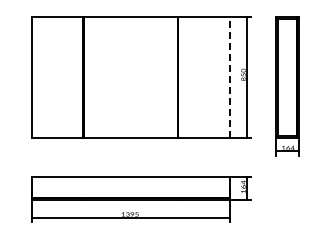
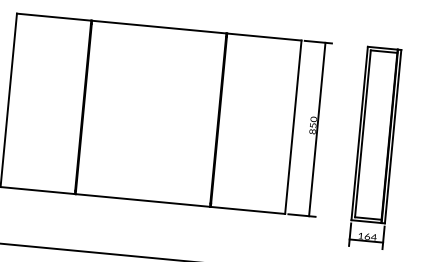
line: (229, 76) -> (292, 125), dashed -> solid

